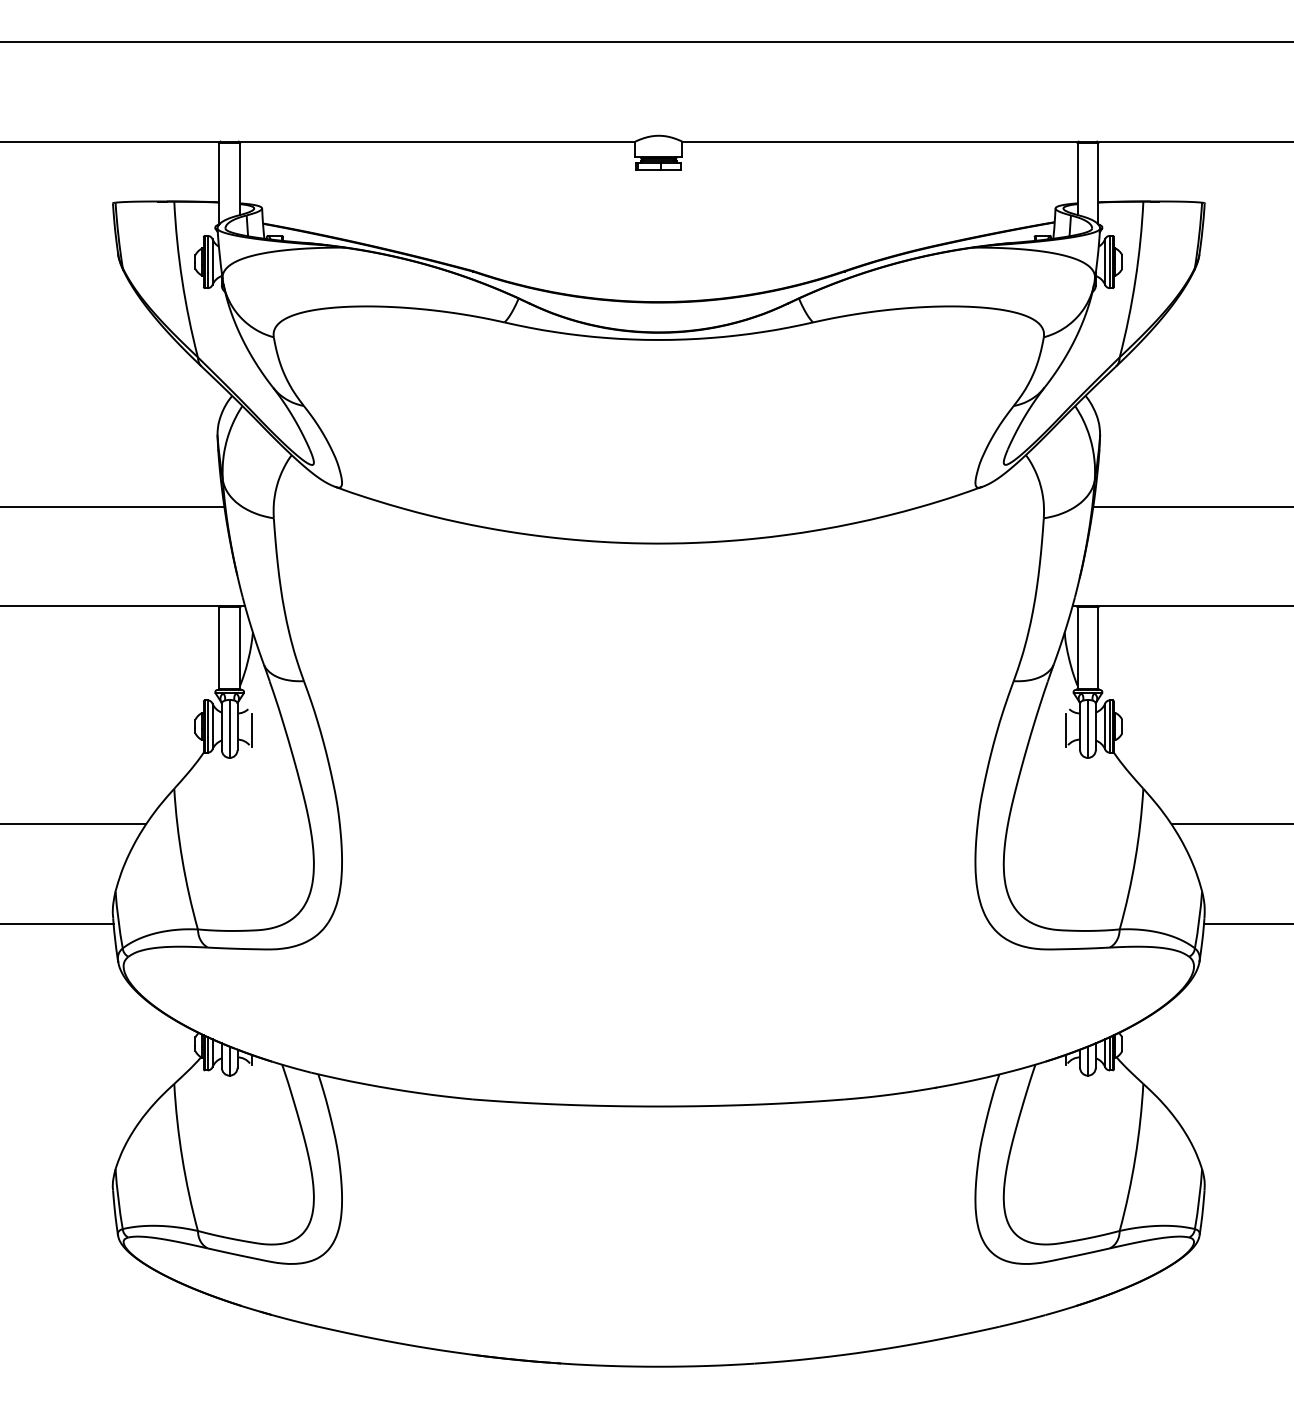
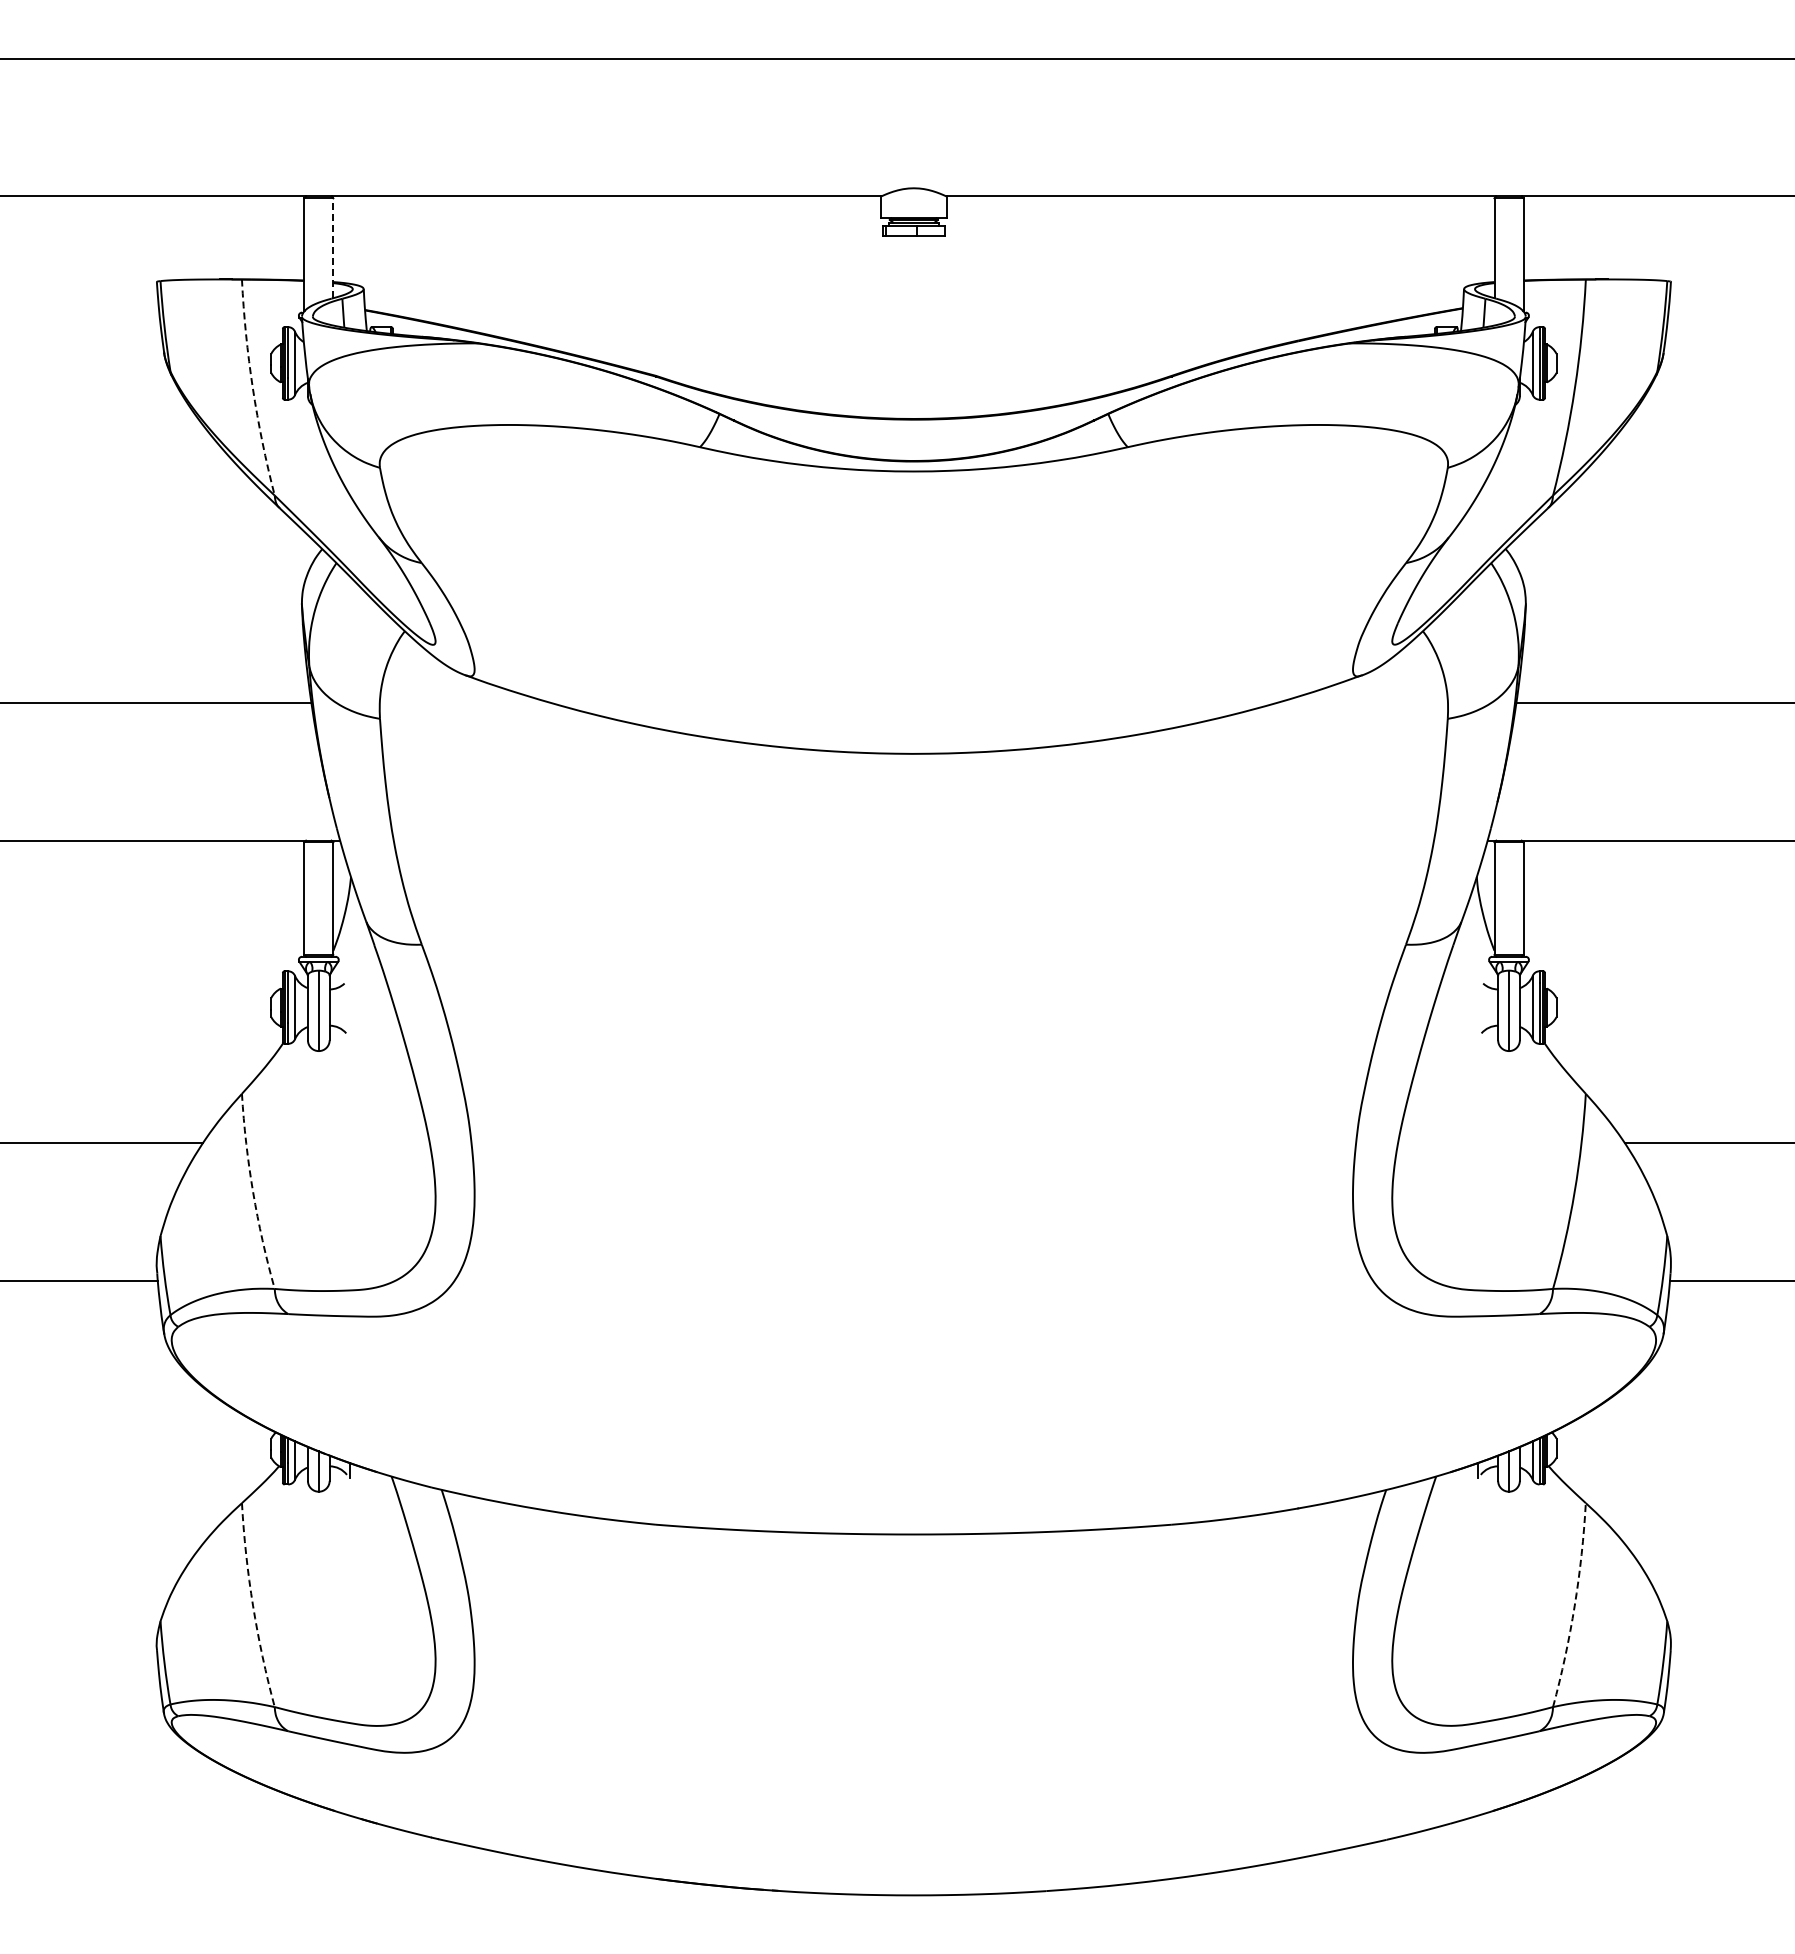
line: (240, 179) -> (333, 248), solid -> dashed
arc: (181, 280) -> (252, 388), solid -> dashed
line: (251, 730) -> (349, 1012), removed
line: (1065, 730) -> (1477, 1012), removed
arc: (182, 859) -> (253, 1192), solid -> dashed
arc: (182, 1157) -> (253, 1605), solid -> dashed
arc: (1135, 1157) -> (1574, 1605), solid -> dashed

